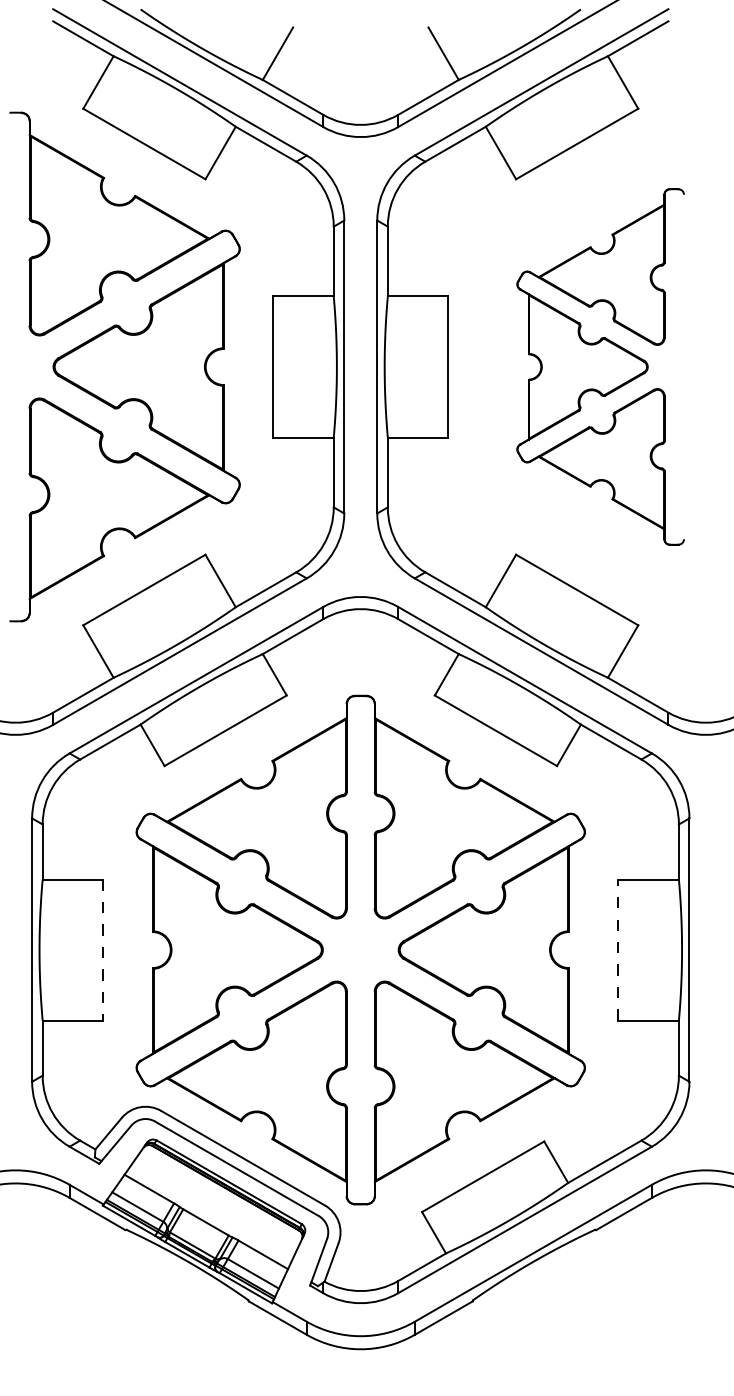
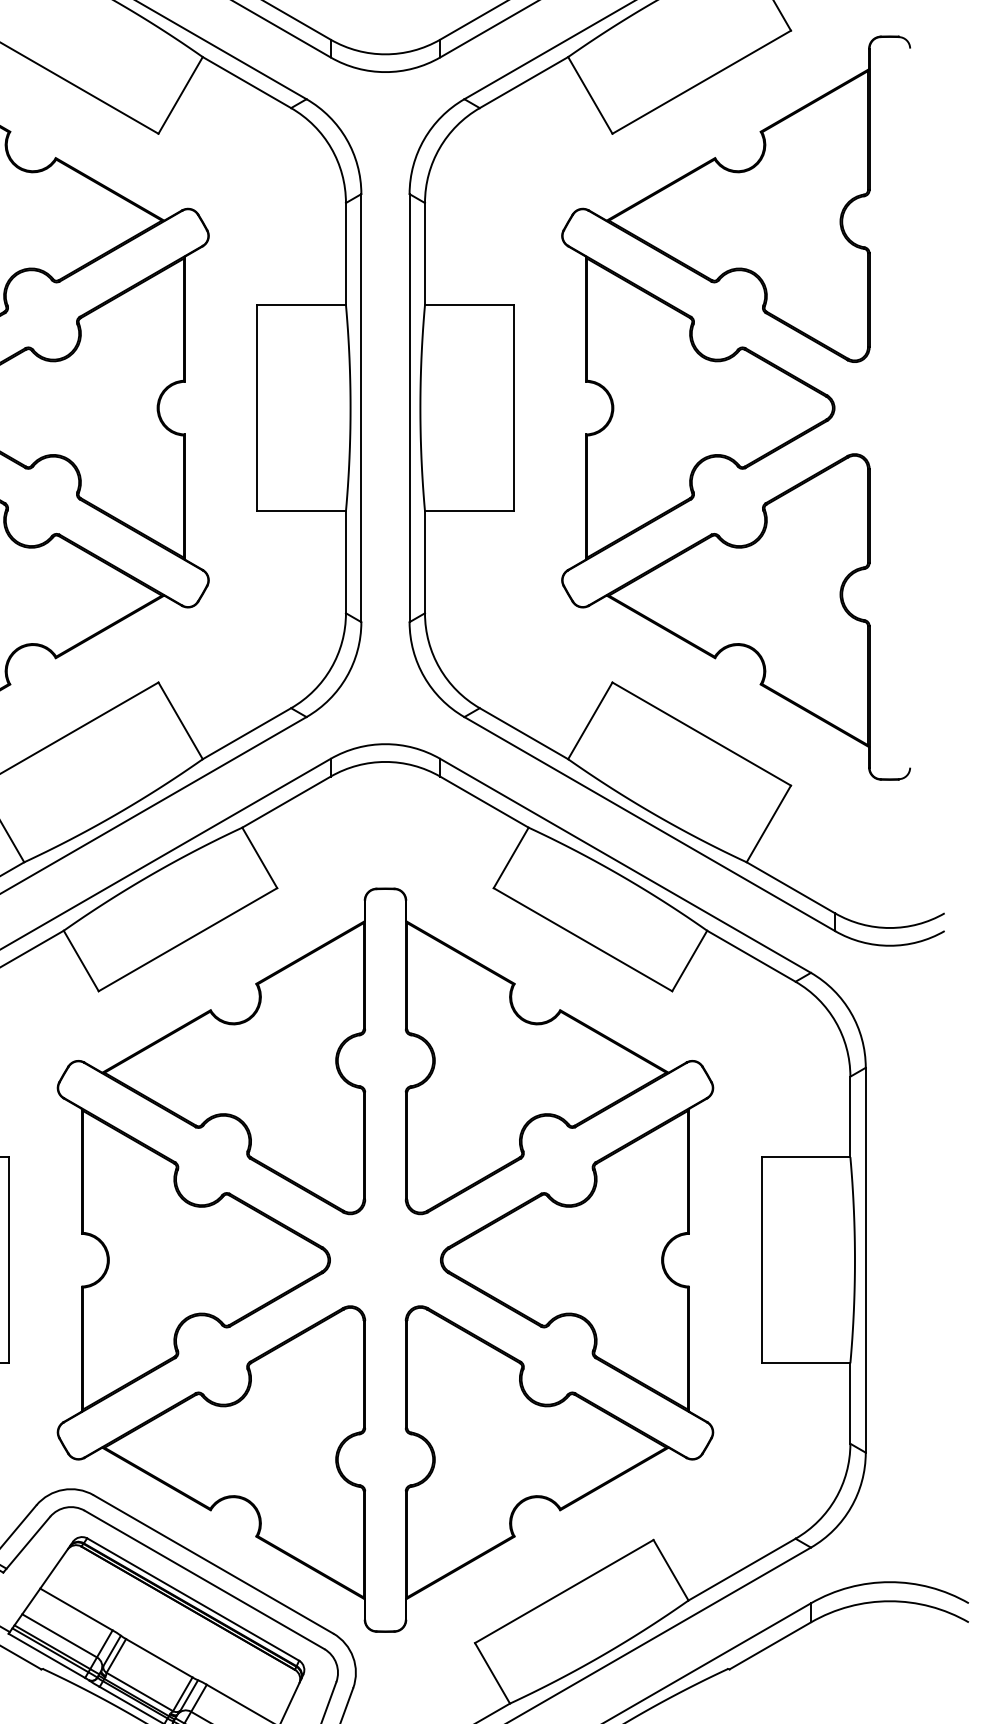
part: (600, 366) -> (735, 407), size x1.43
line: (103, 950) -> (9, 1260), dashed -> solid
line: (618, 950) -> (762, 1260), dashed -> solid

